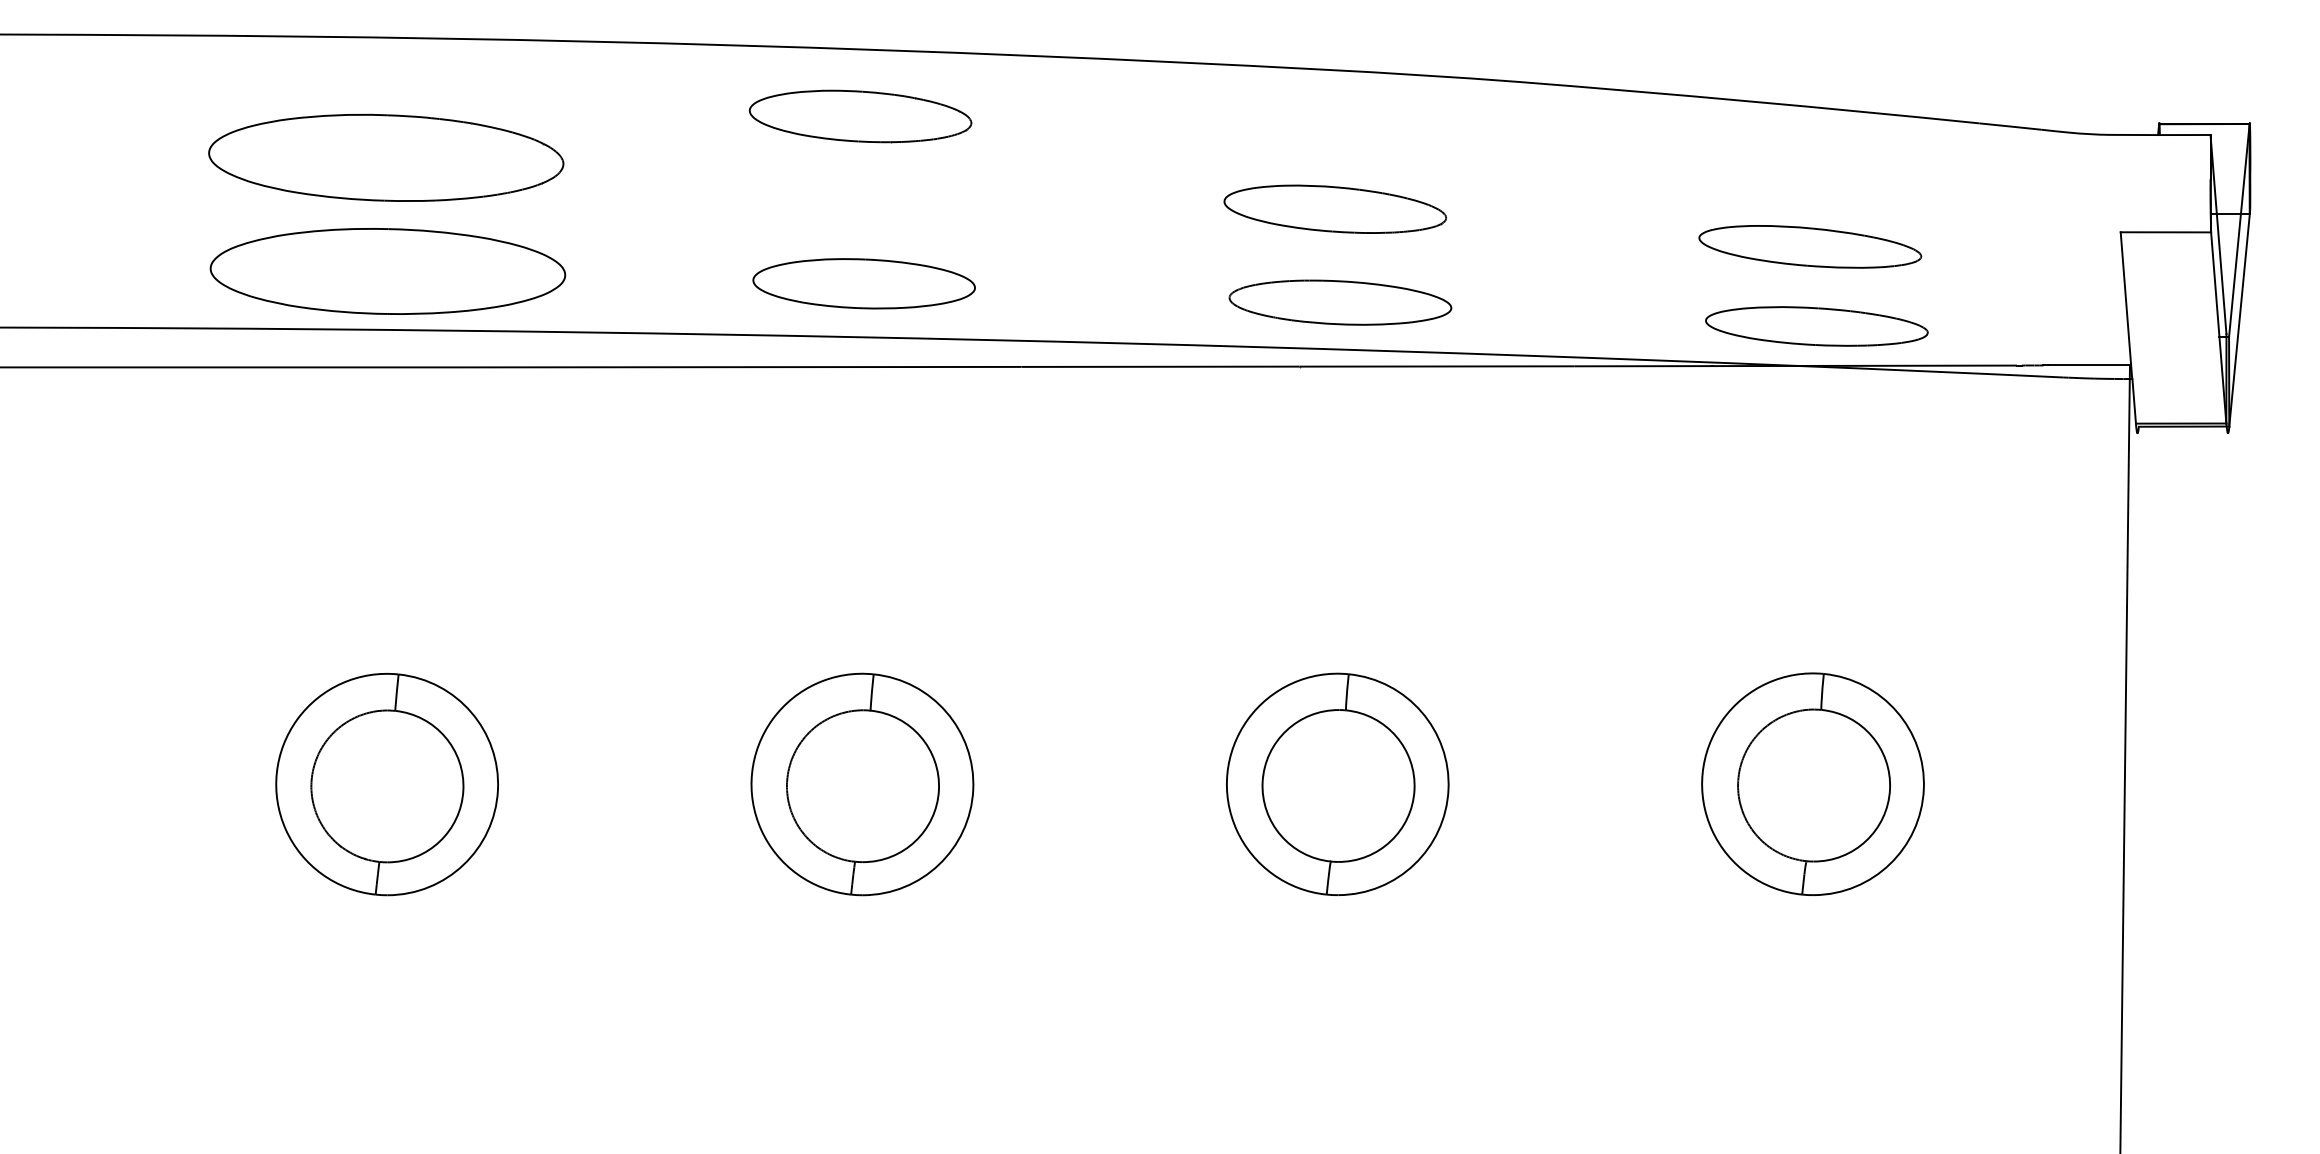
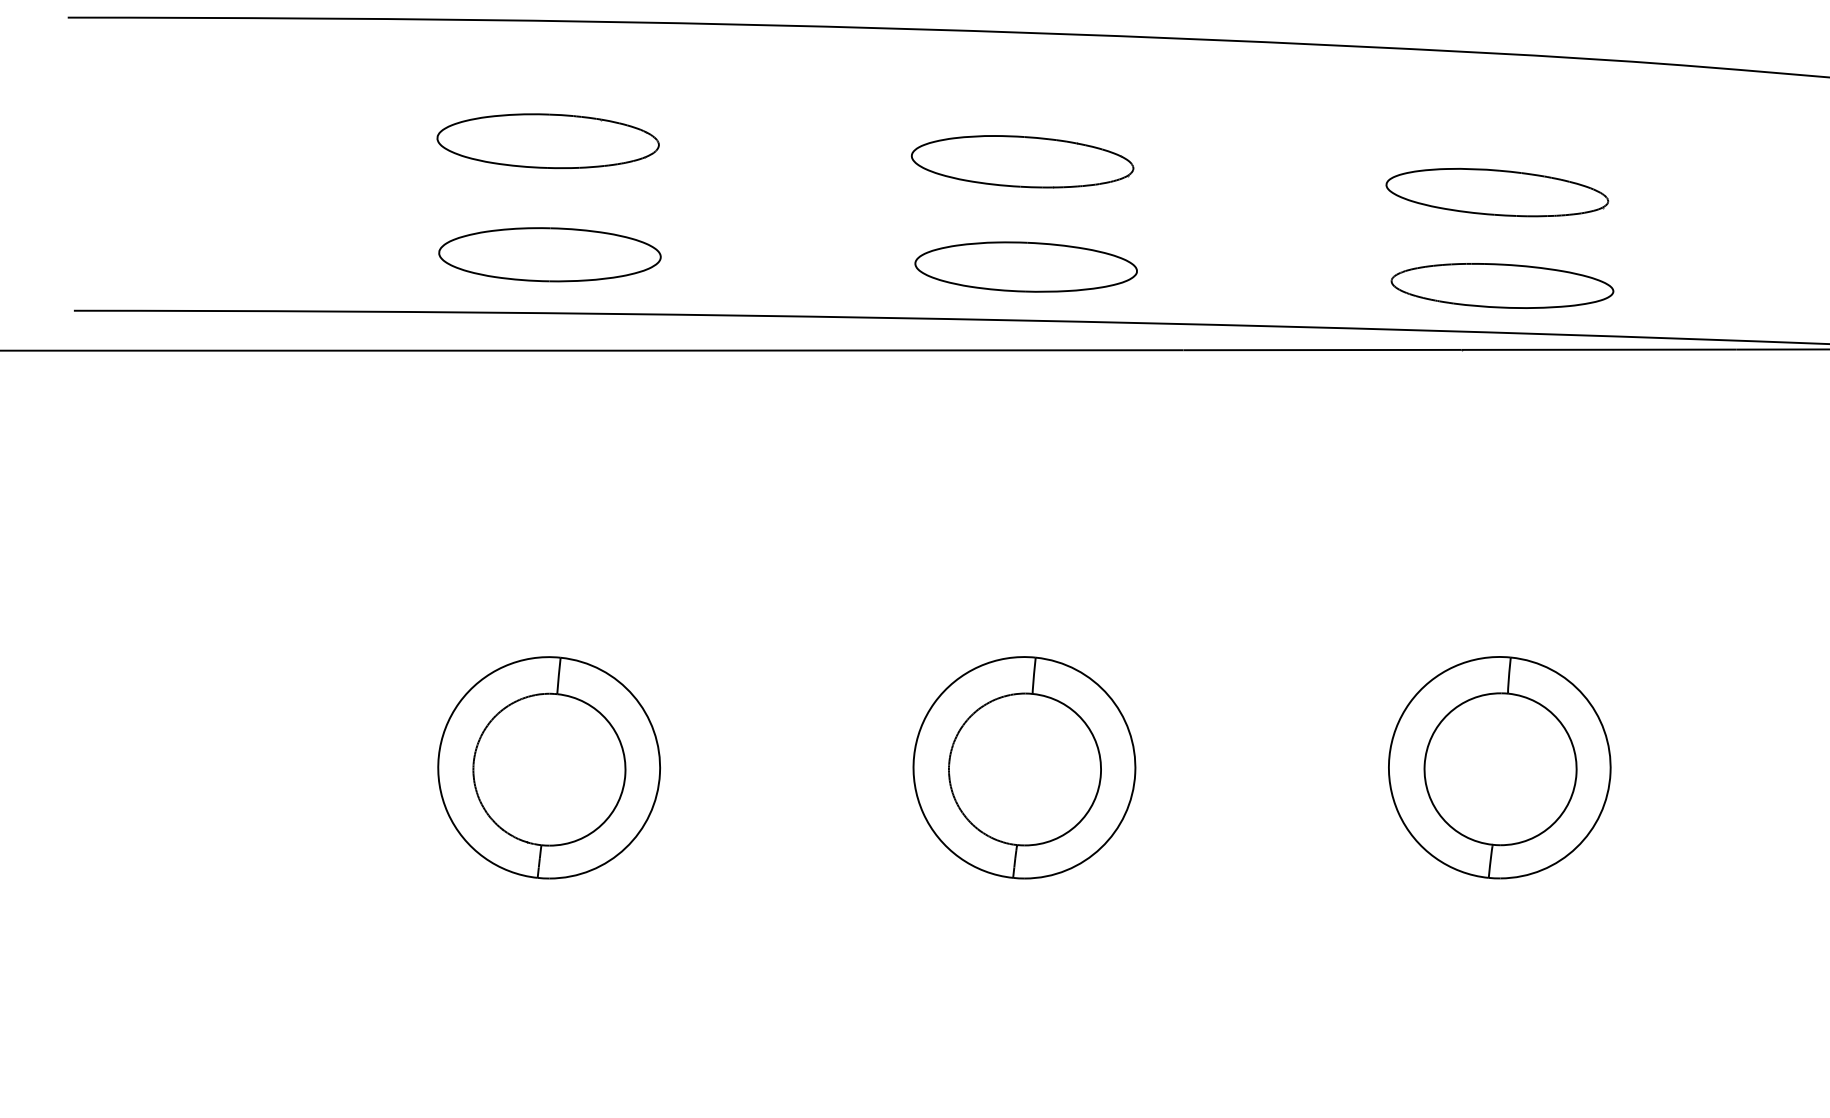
part: (860, 116) -> (1022, 161), moved
part: (385, 157) -> (547, 140), size x0.62
part: (387, 271) -> (549, 254), size x0.62

